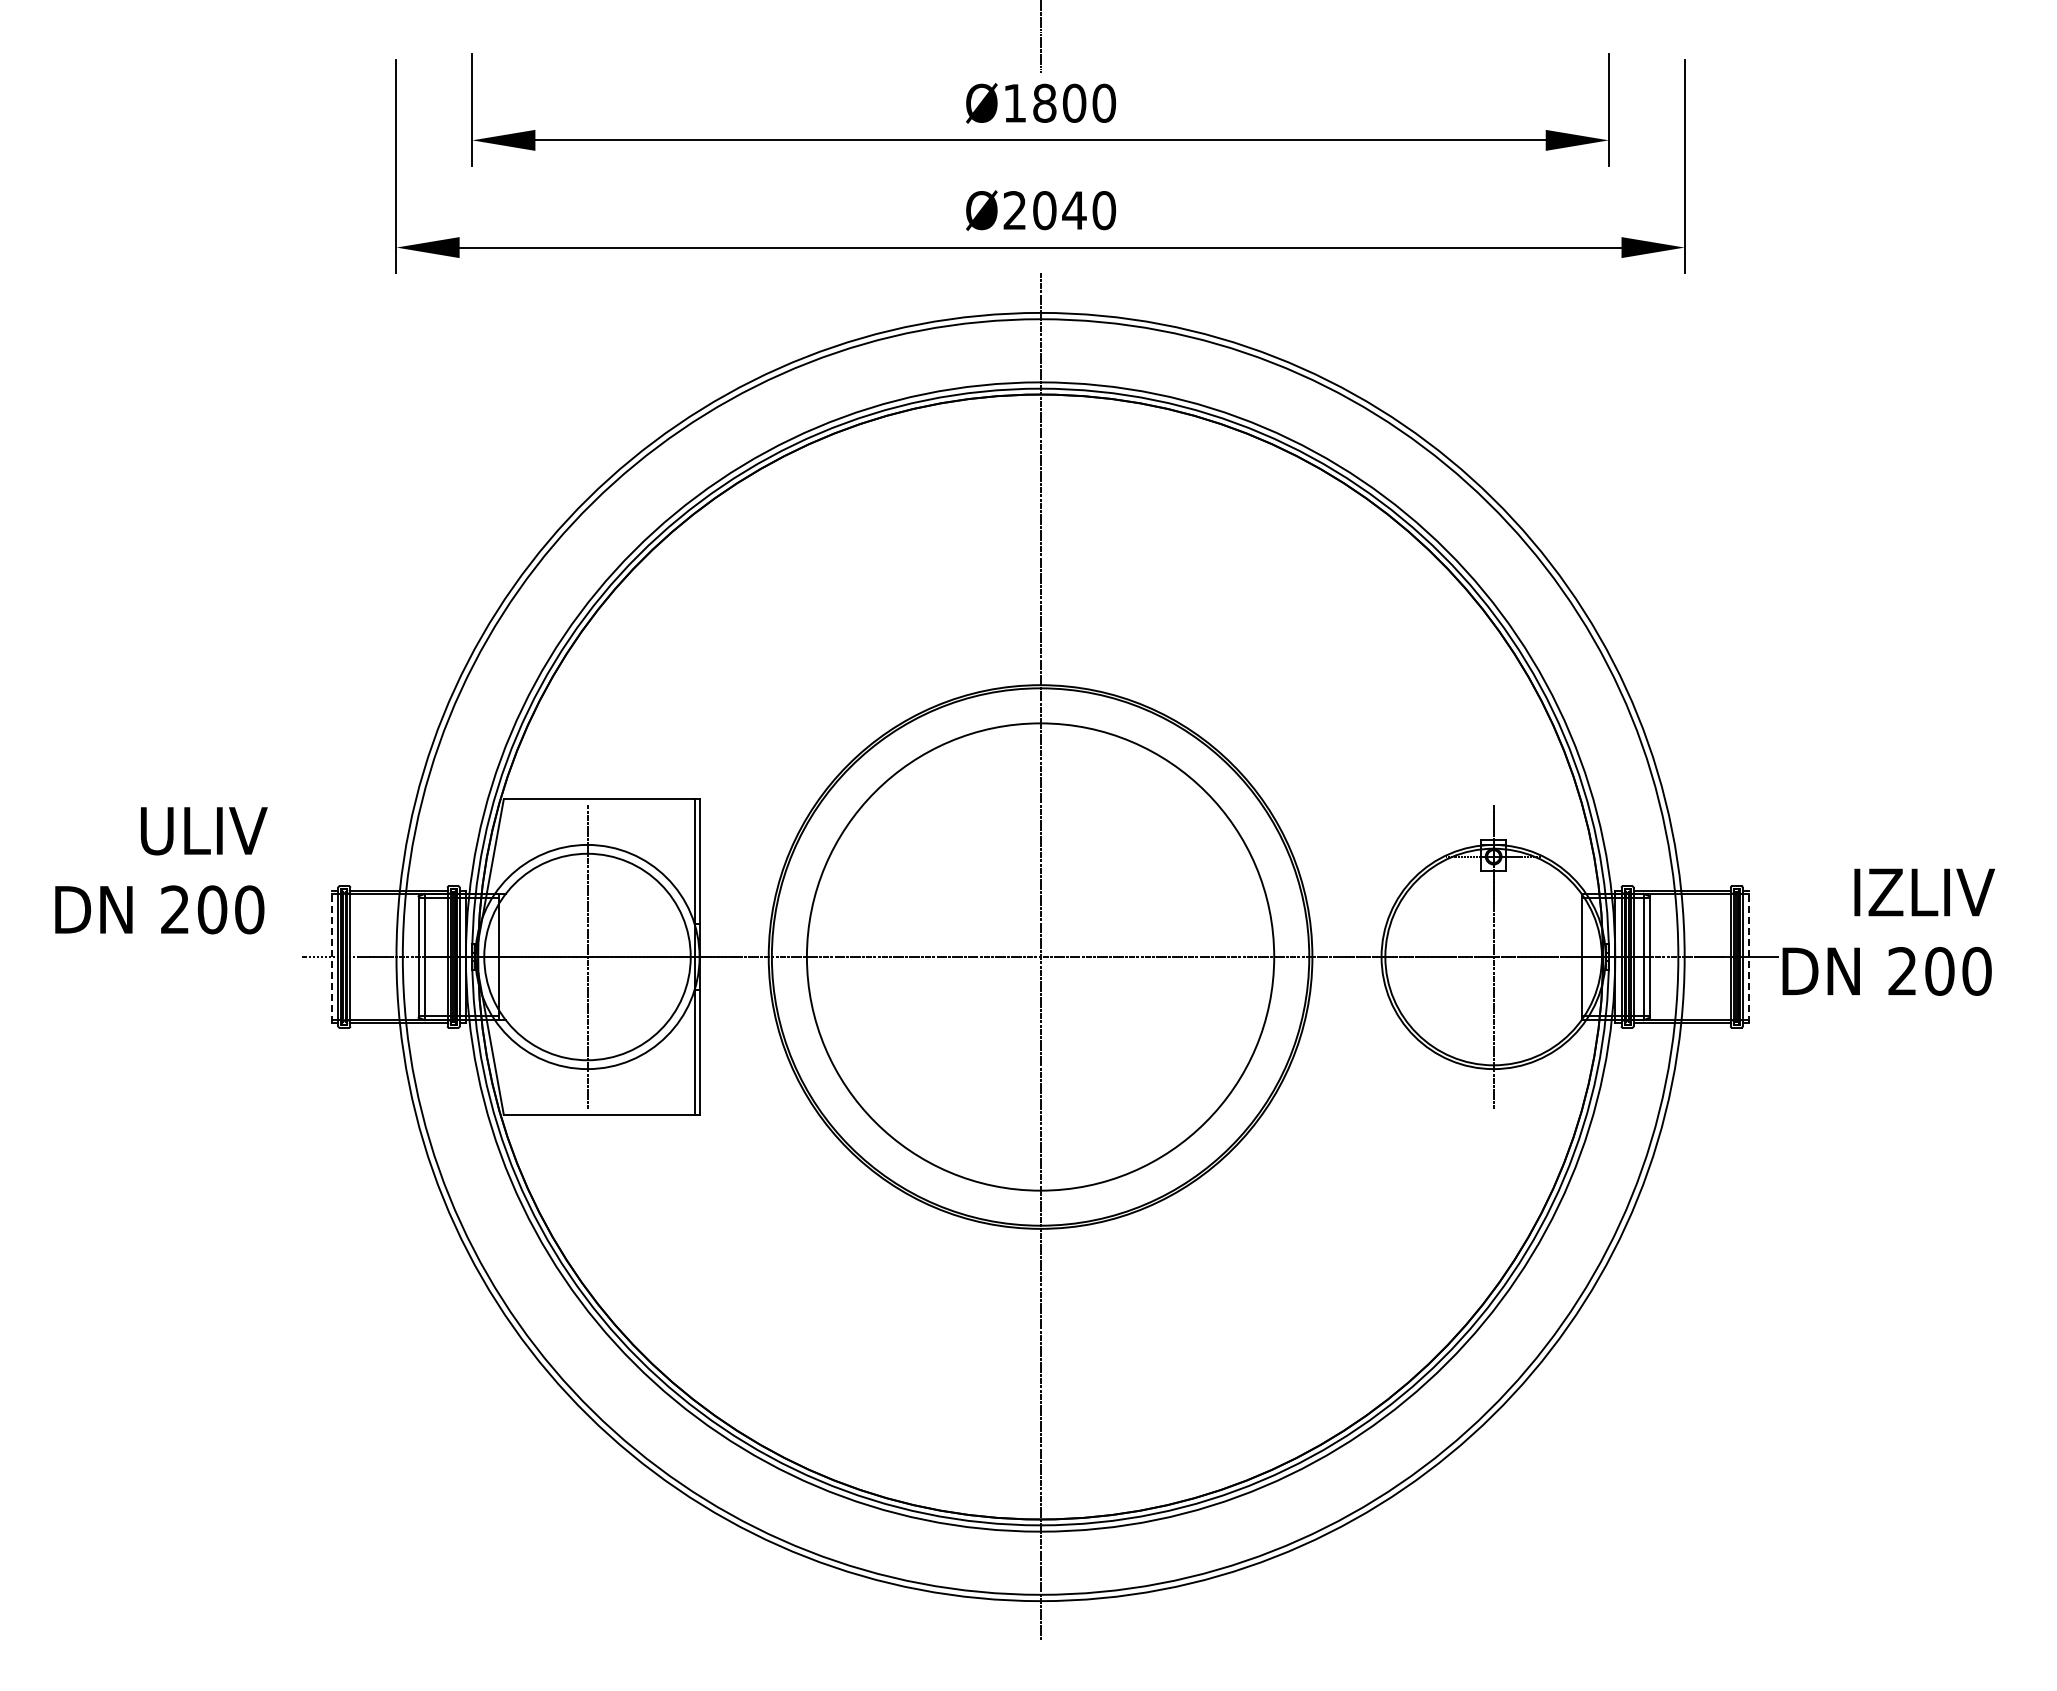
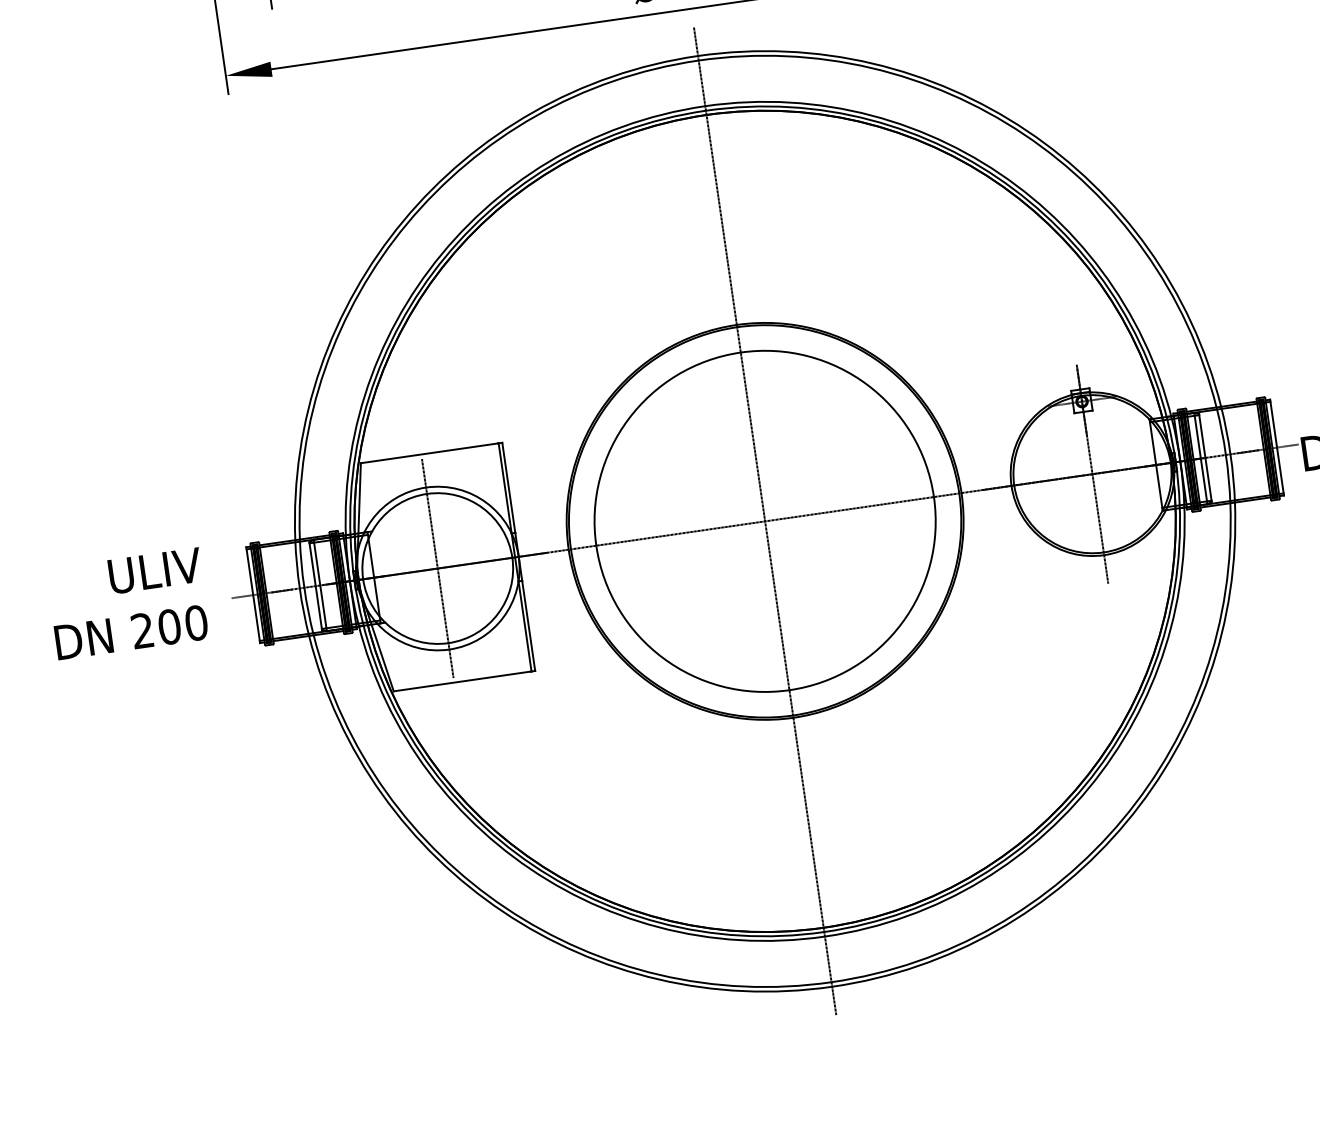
text: (161, 870) -> (128, 603), moved
line: (332, 956) -> (253, 594), dashed -> solid
line: (1749, 956) -> (1277, 447), dashed -> solid

